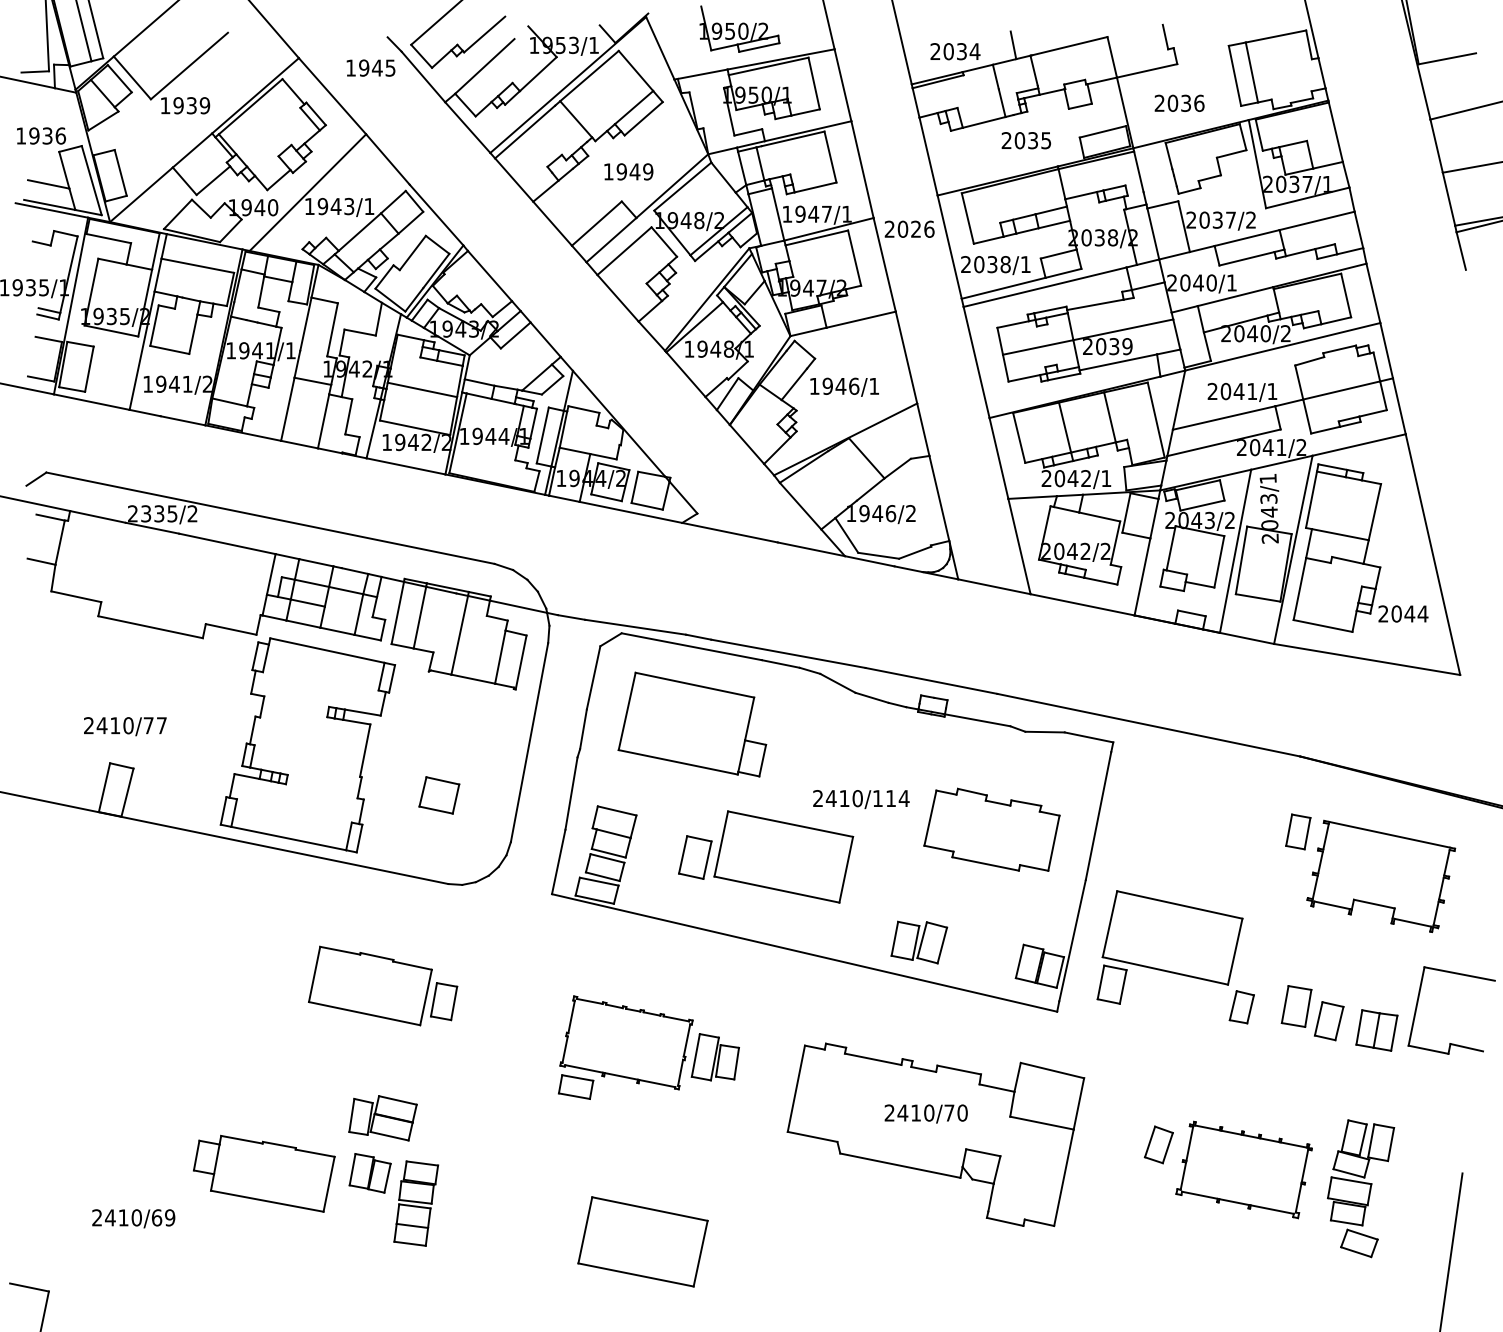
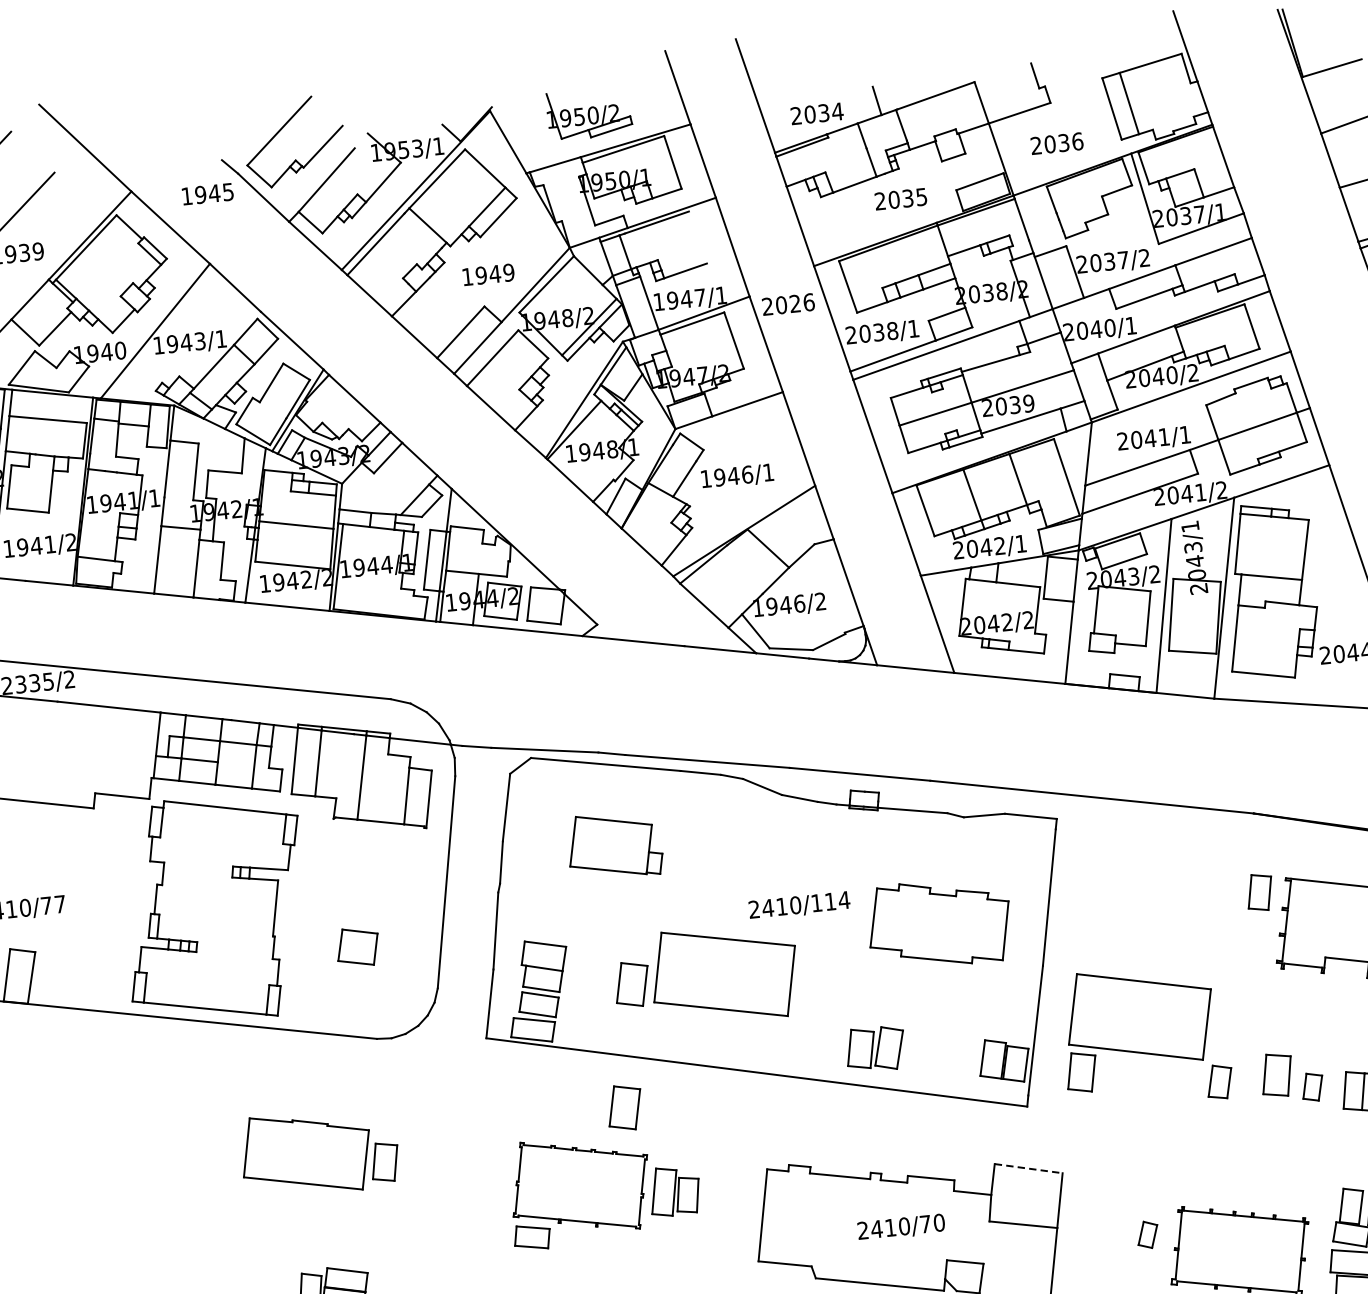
line: (830, 156) -> (697, 236), removed
part: (692, 724) -> (614, 845), size x0.6
part: (676, 973) -> (625, 1107), added
part: (1329, 1021) -> (1313, 1087), size x0.7
line: (1052, 1070) -> (1028, 1168), solid -> dashed
part: (1158, 1144) -> (1147, 1234), size x0.7

